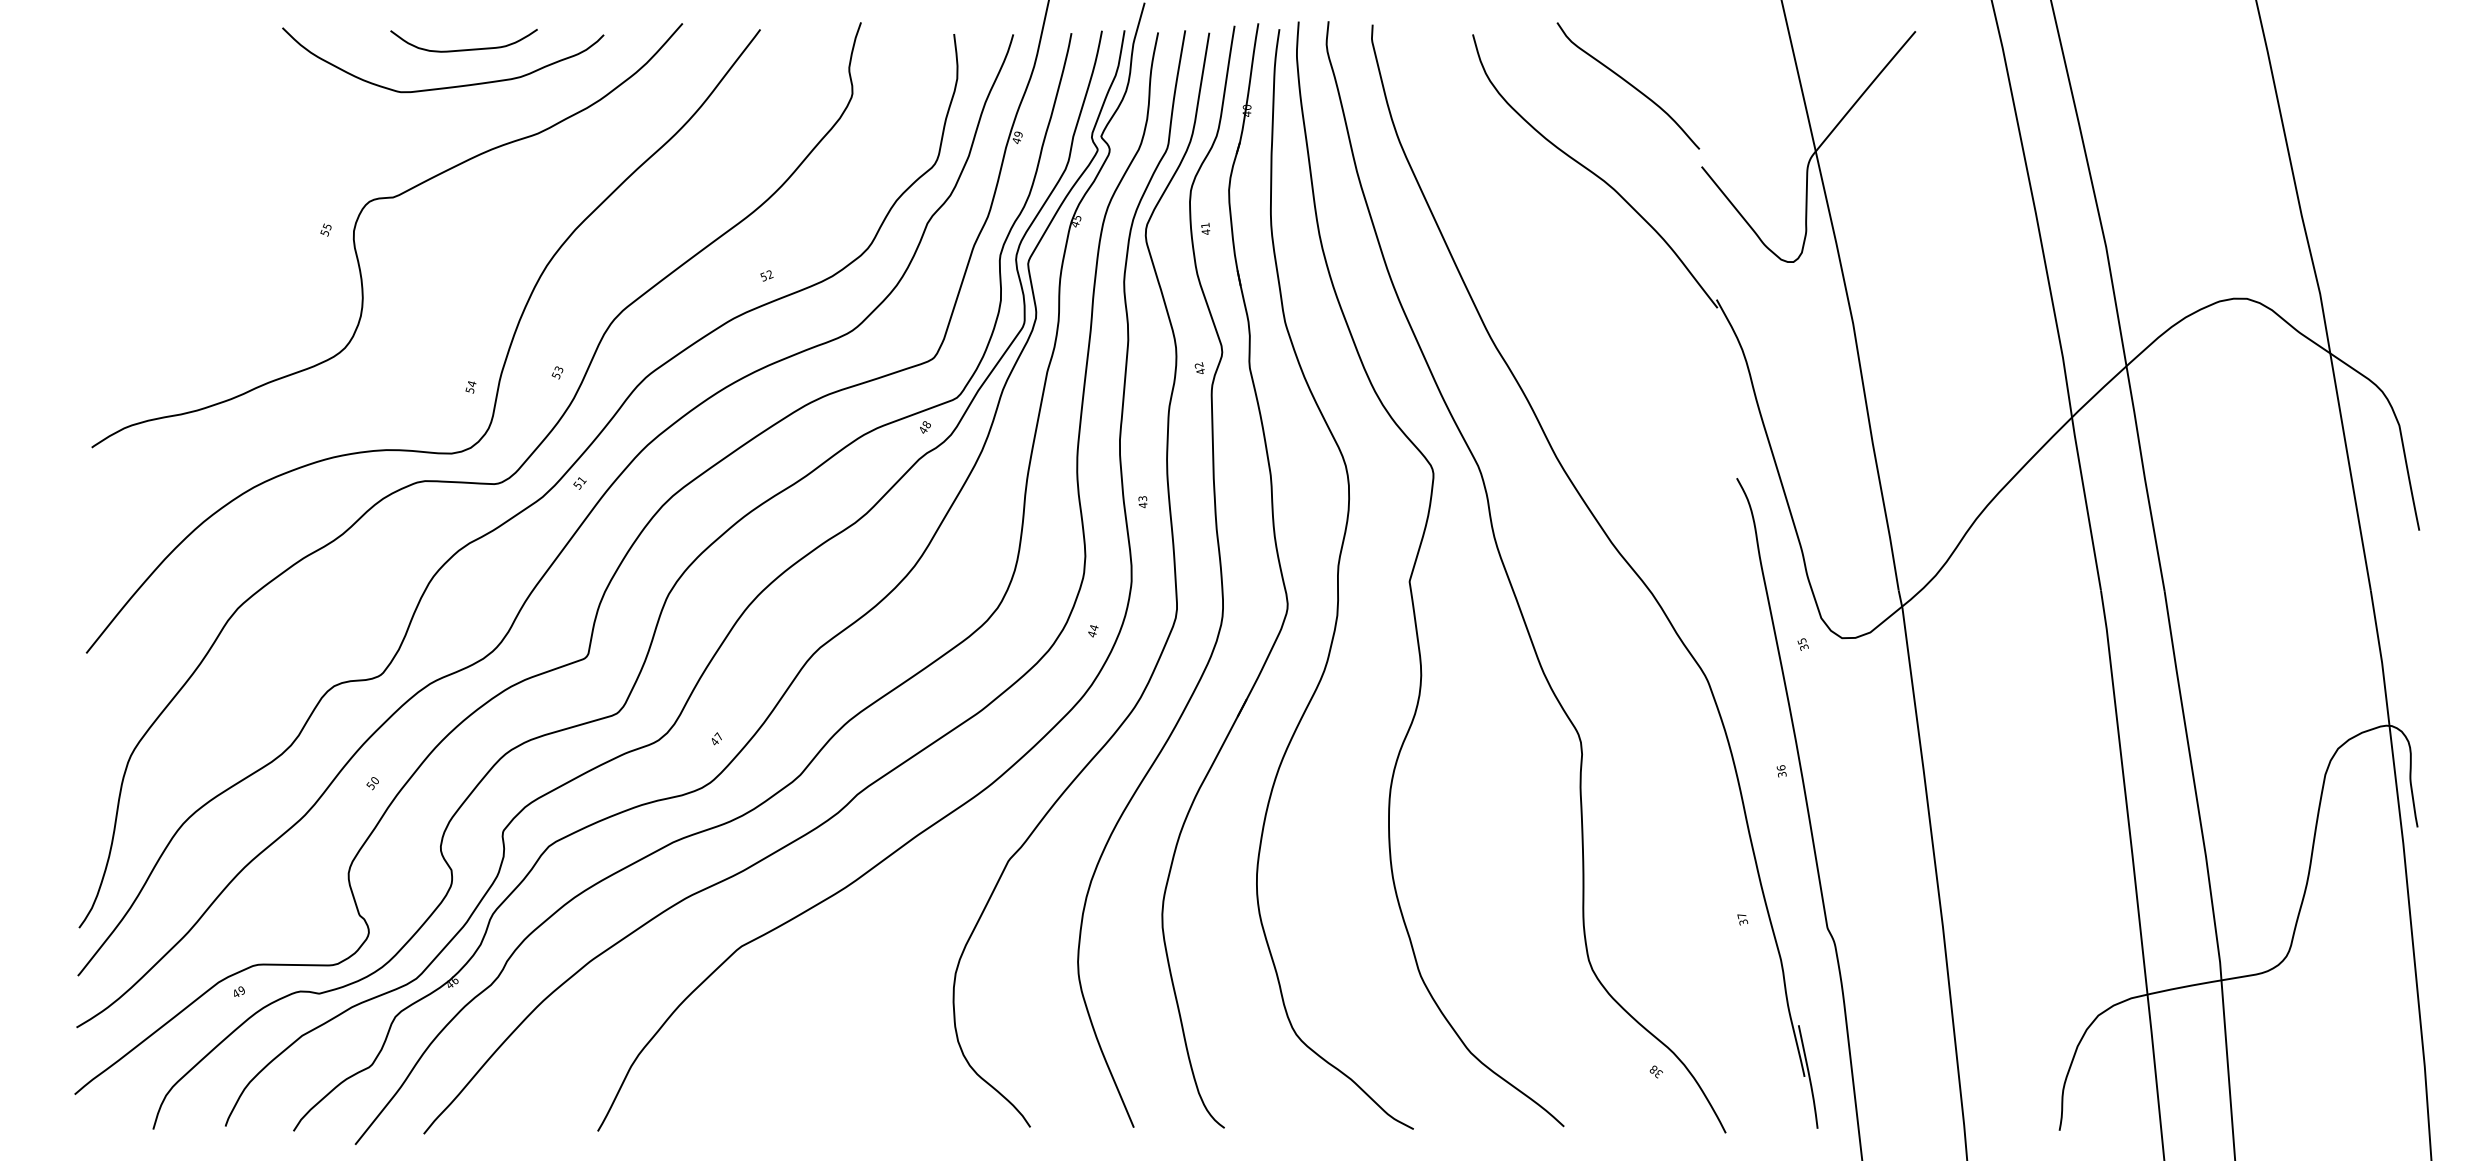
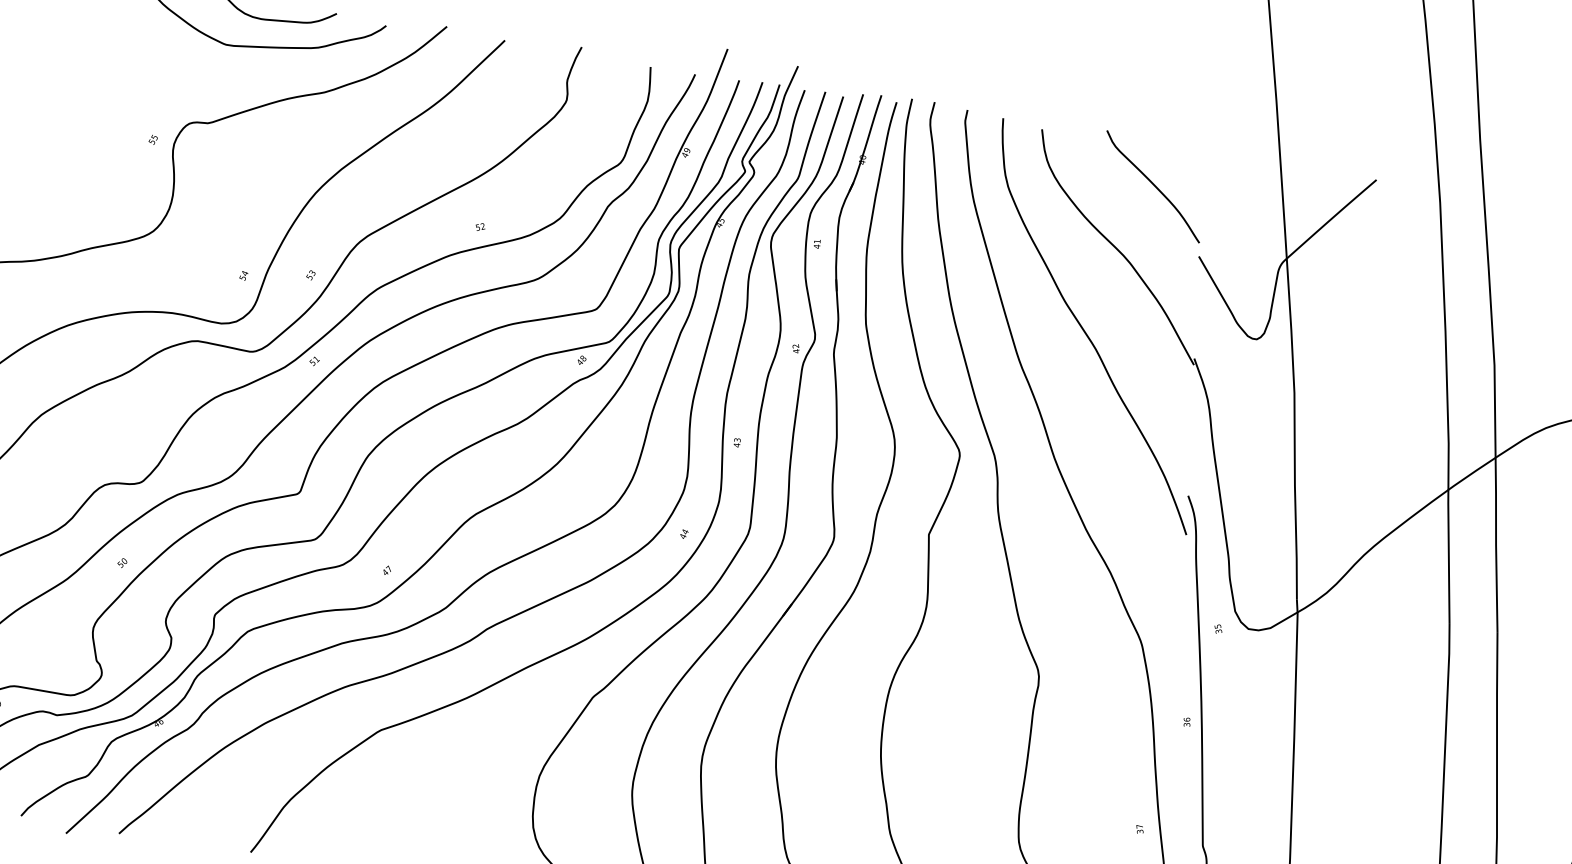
curve: (1571, 288) -> (1086, 332), added

